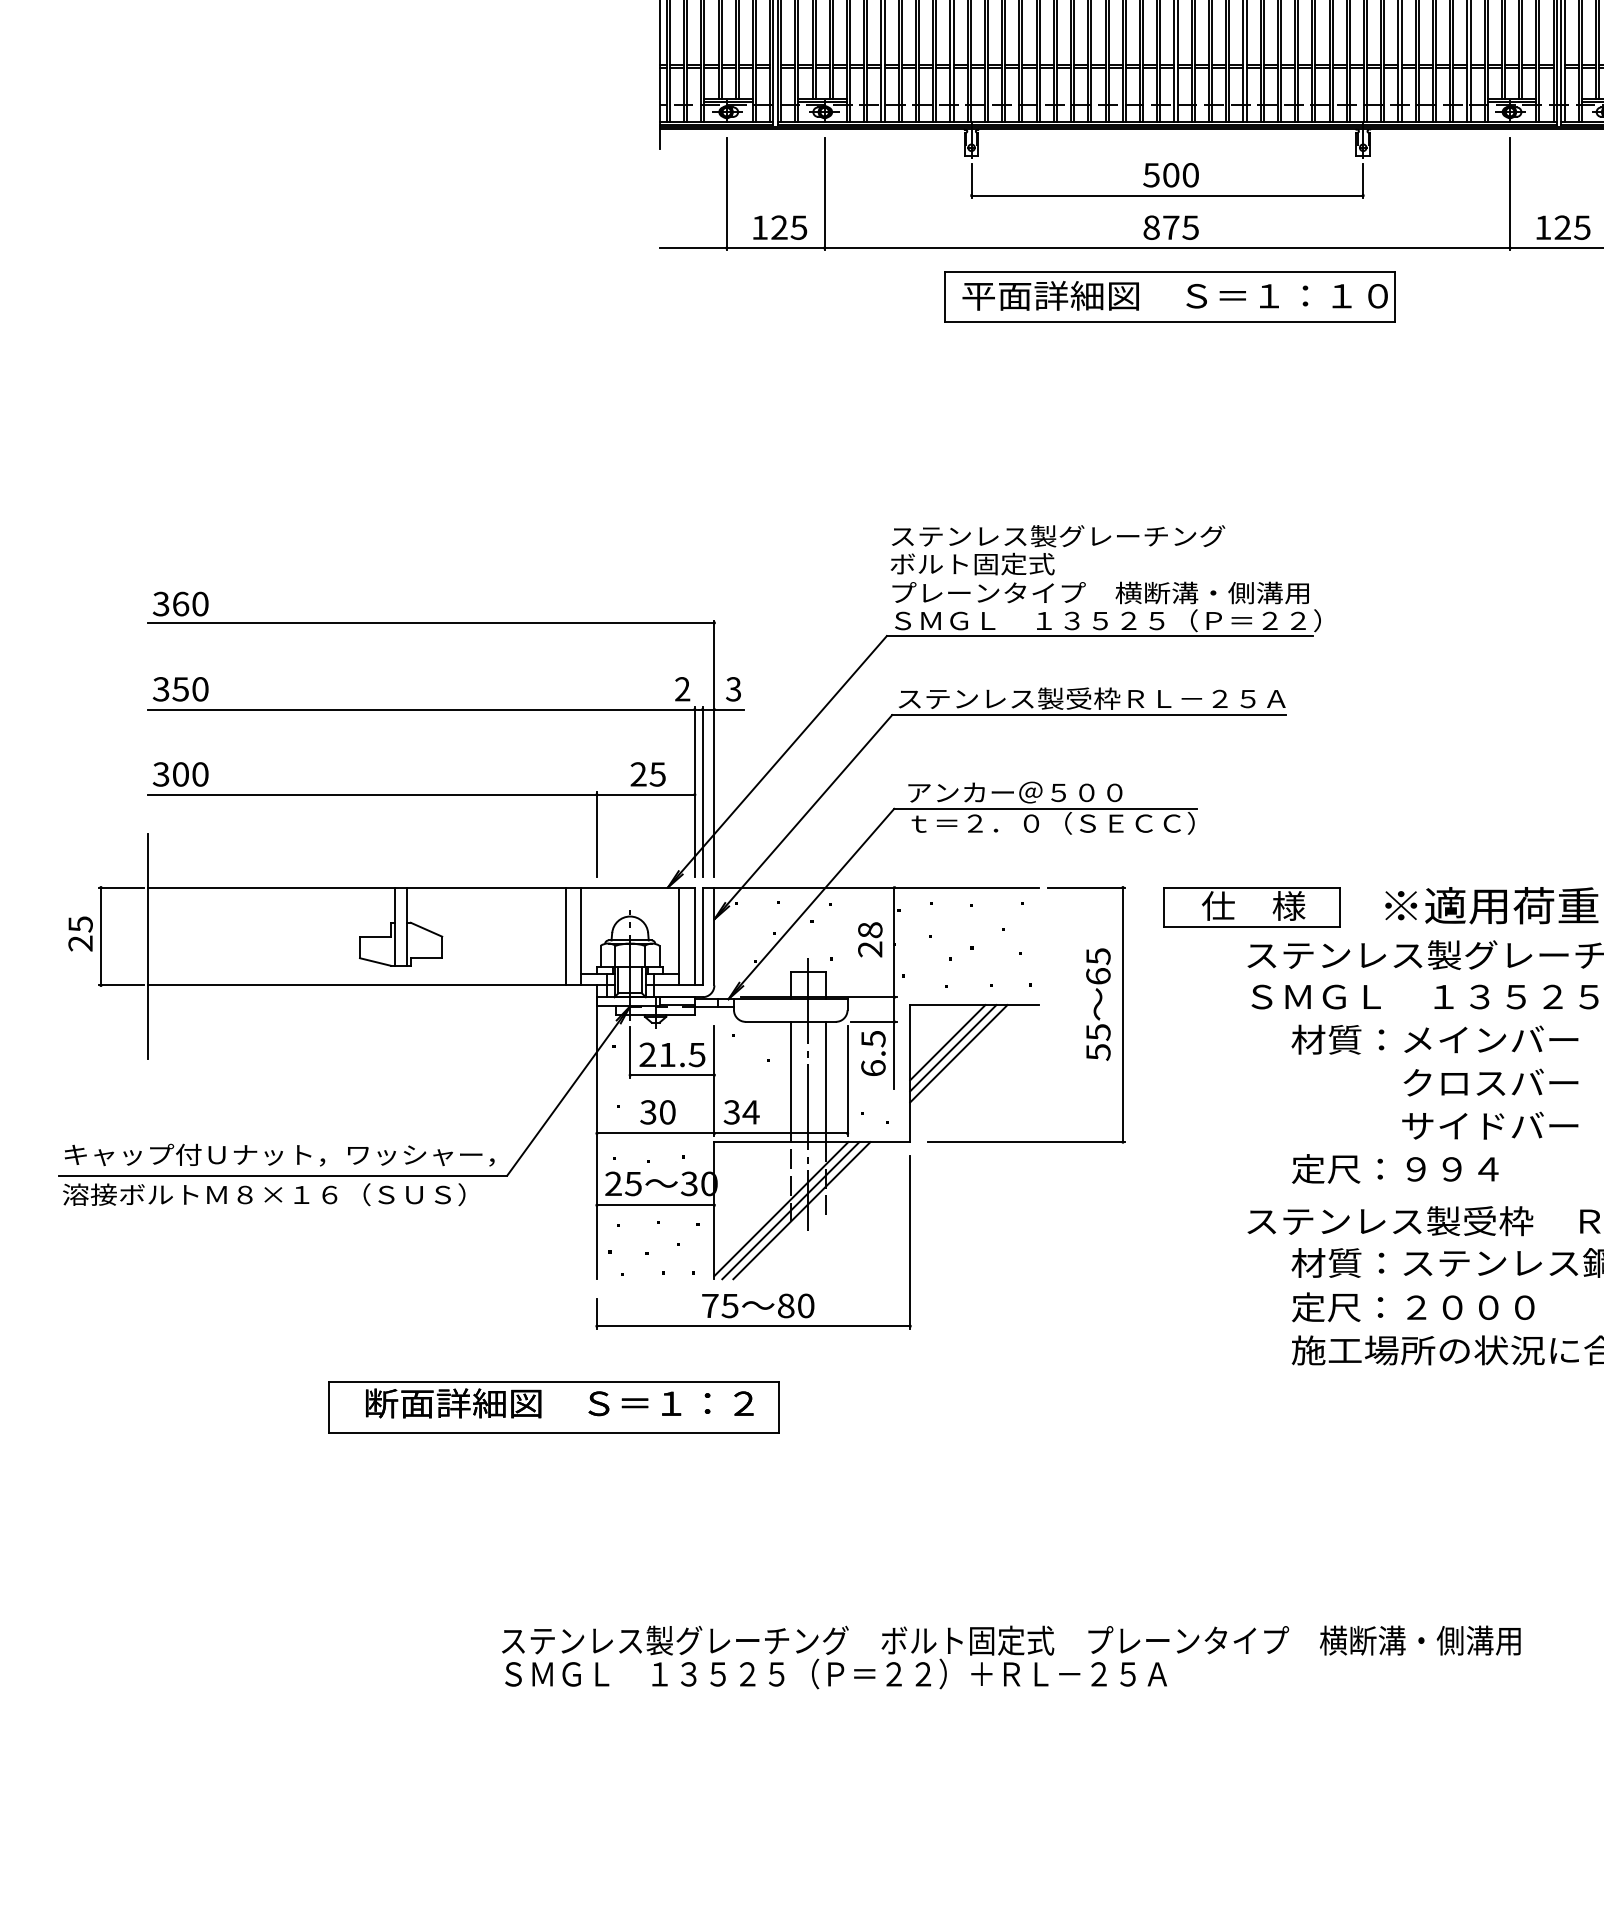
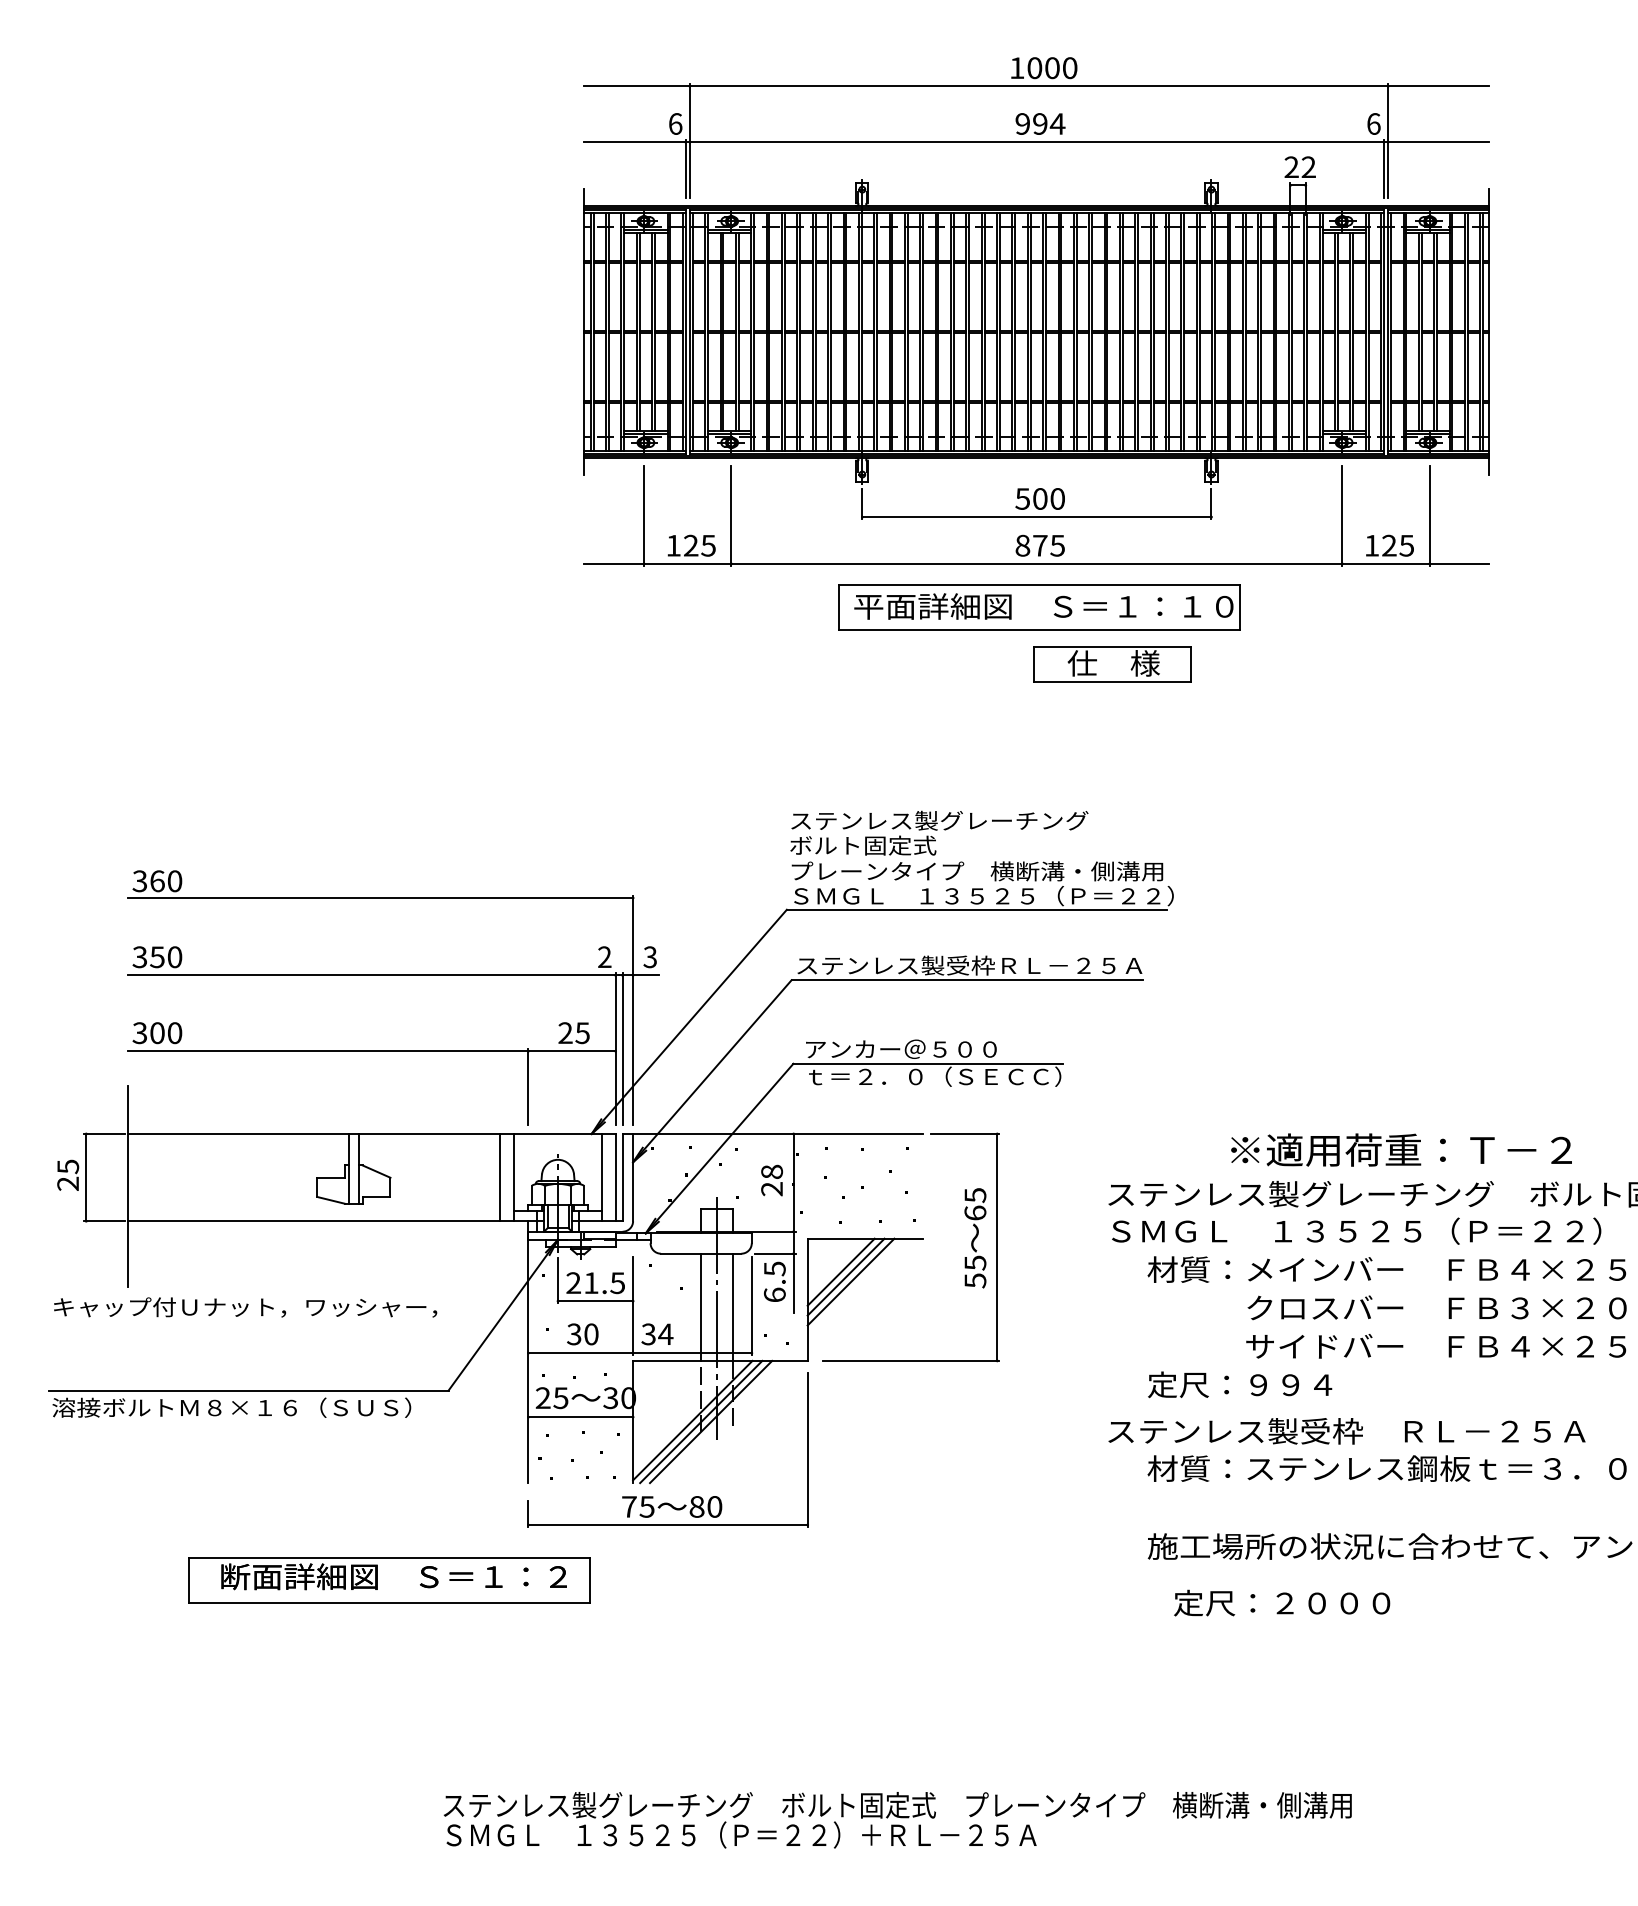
part: (1252, 907) -> (1112, 664), moved
text: (279, 1155) -> (245, 1307), moved
text: (1413, 1306) -> (1282, 1602), moved
part: (554, 1407) -> (389, 1580), moved

